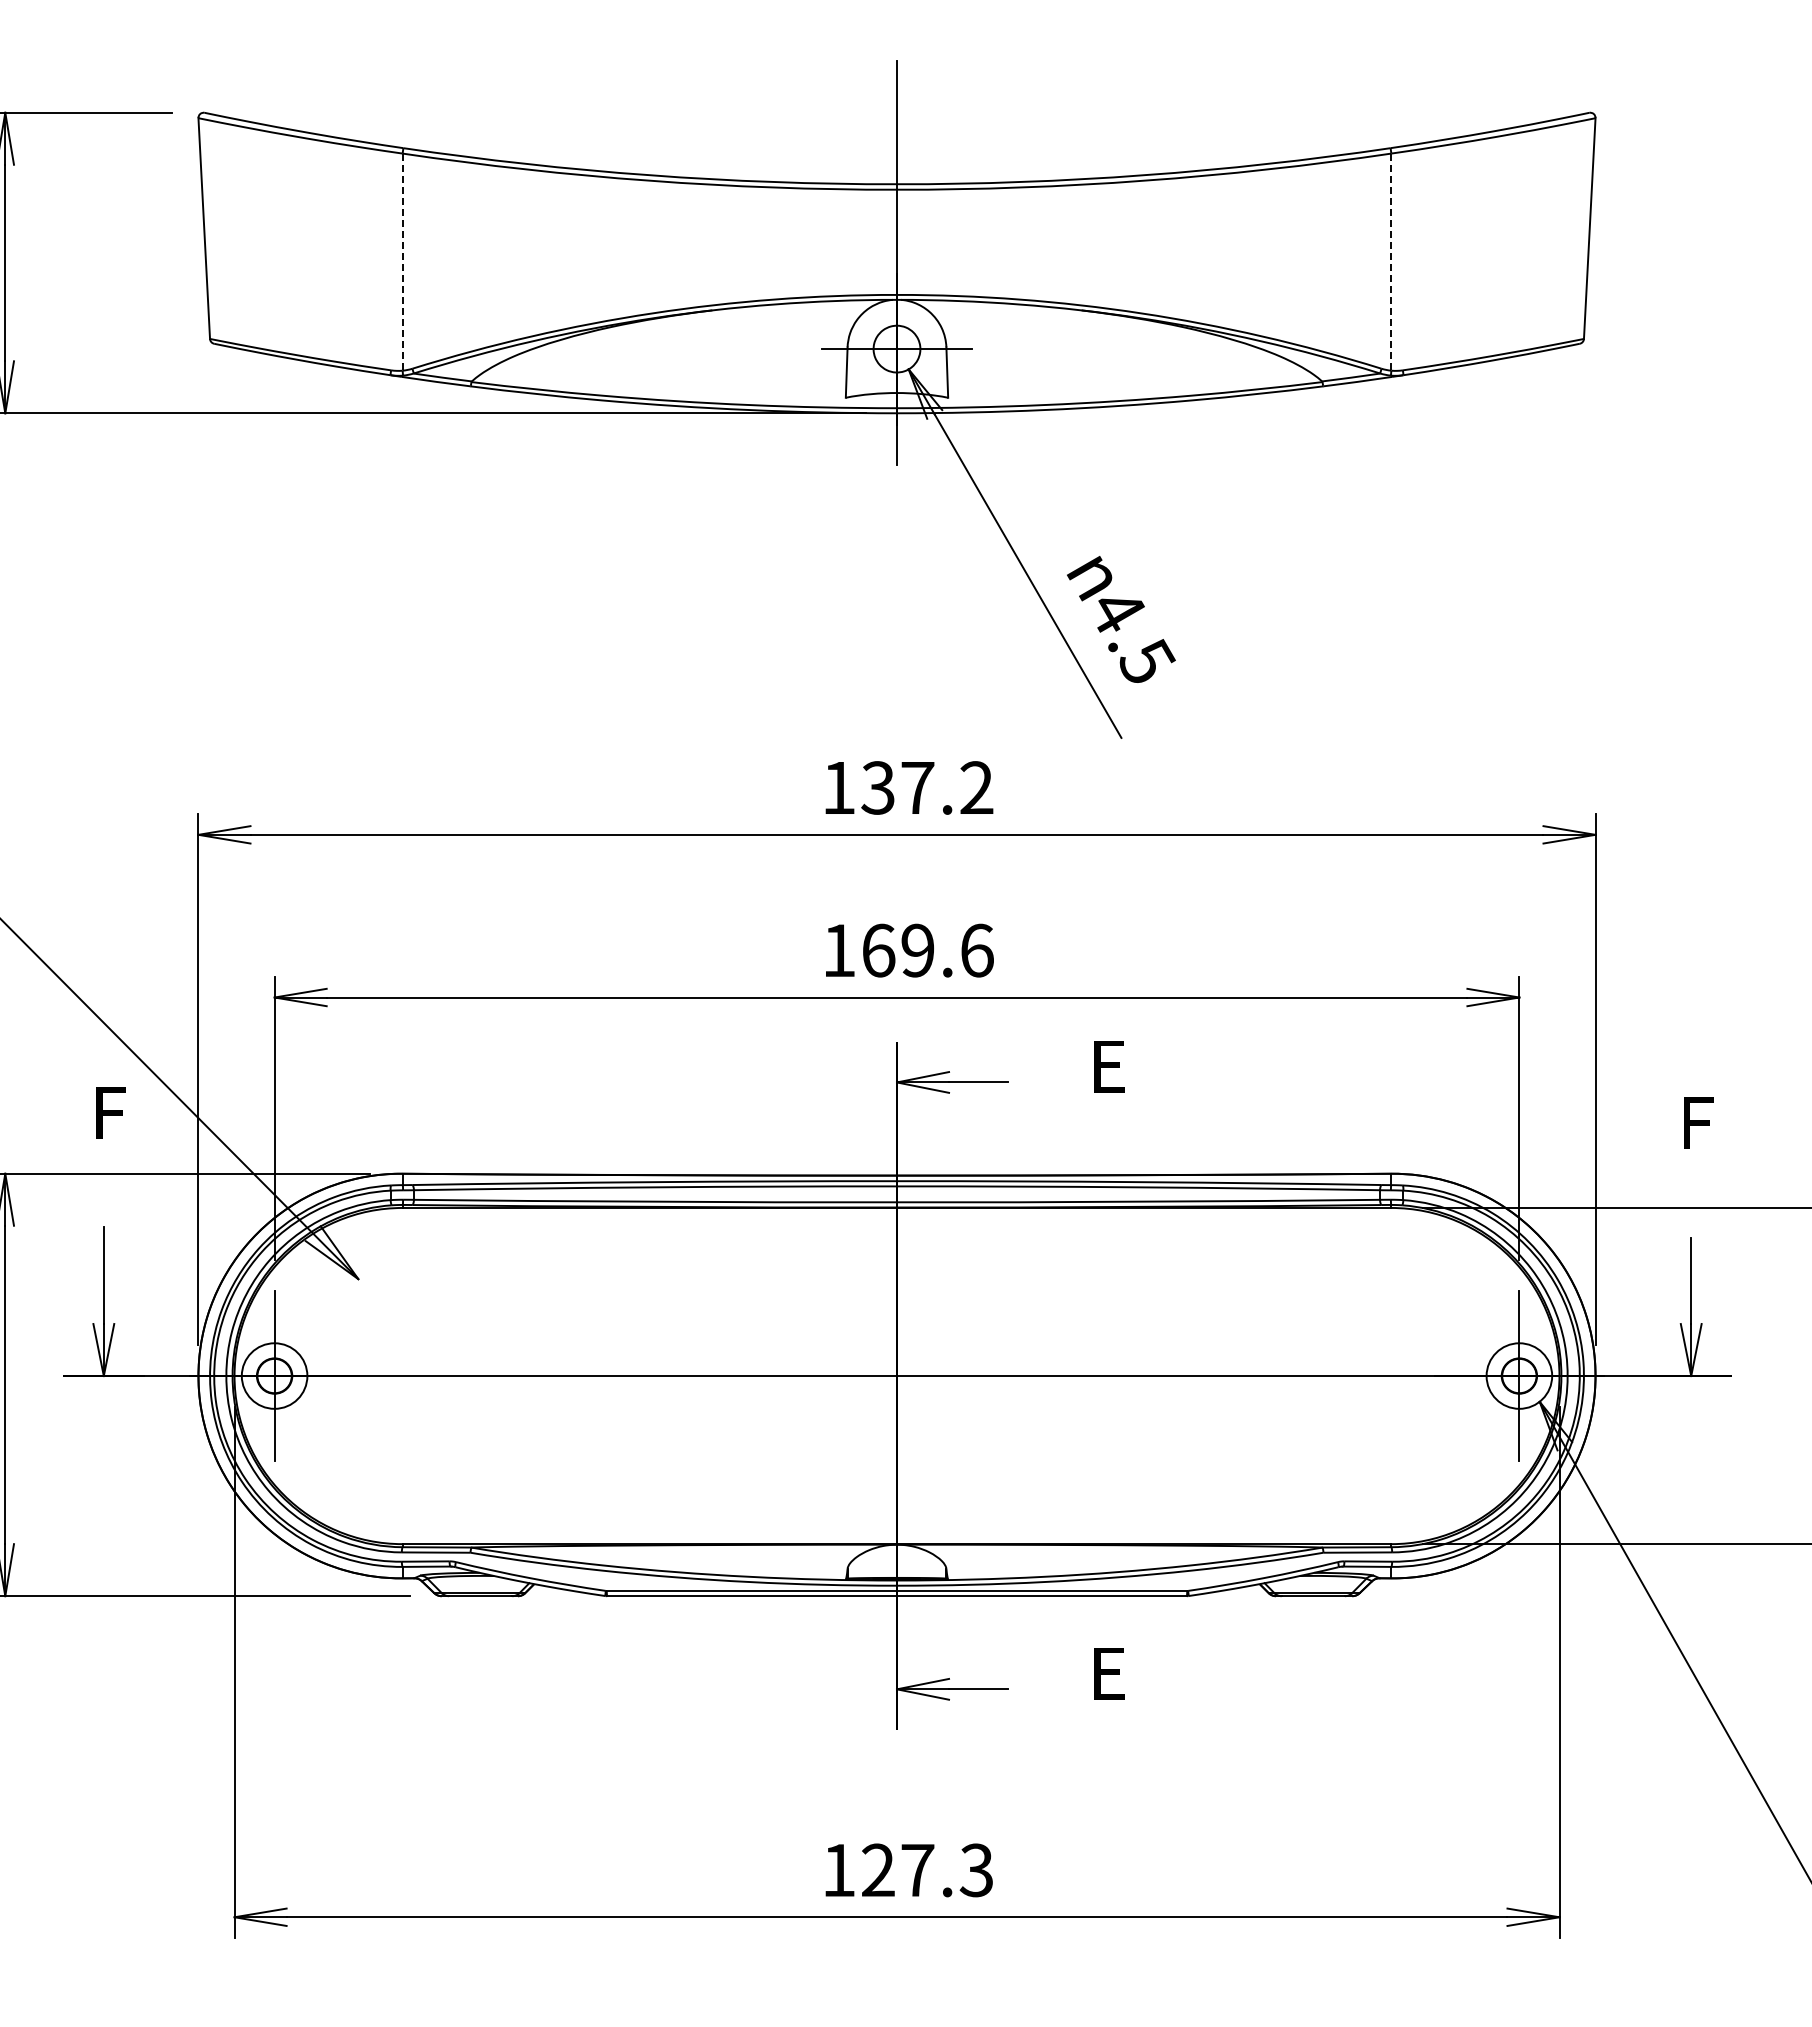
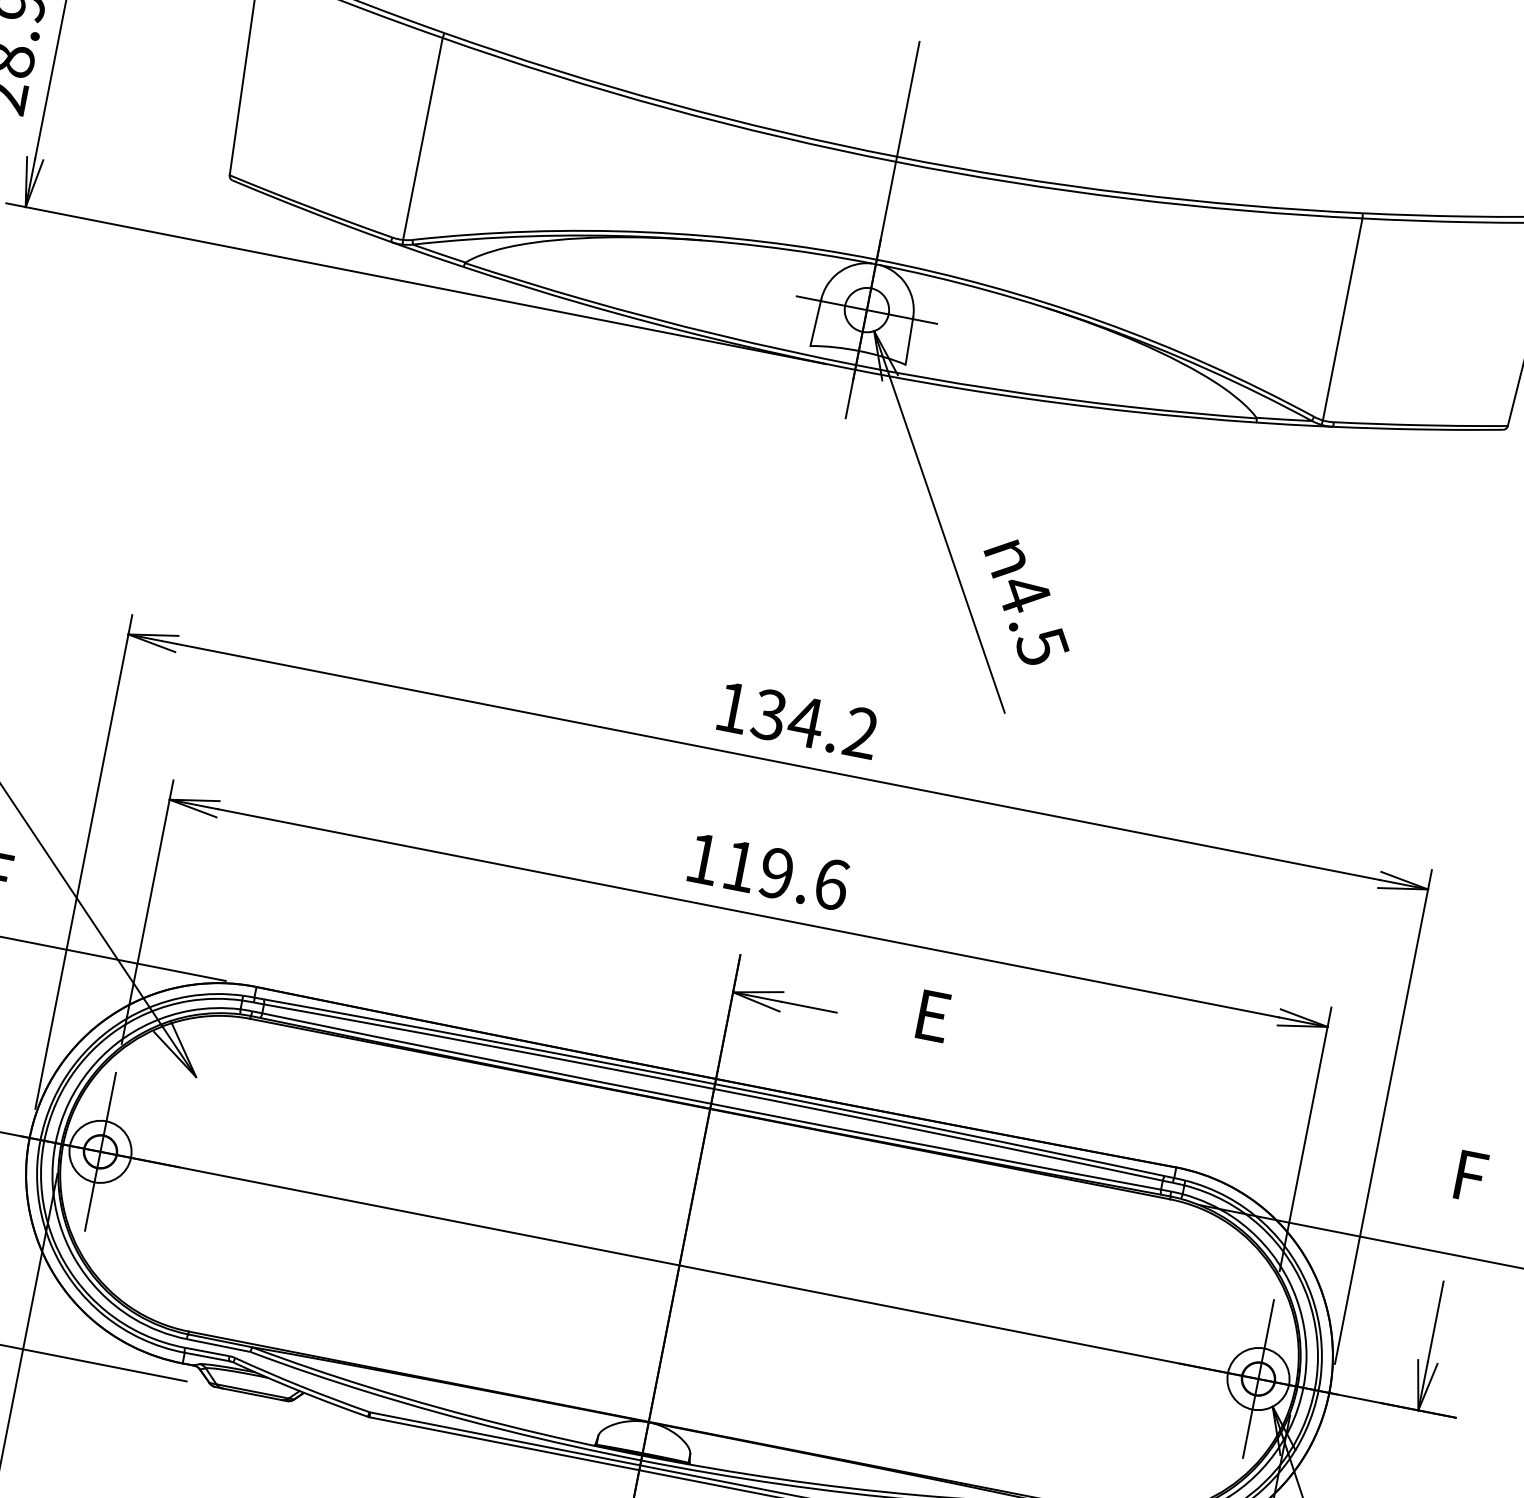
line: (402, 262) -> (422, 139), dashed -> solid
line: (1391, 262) -> (1342, 319), dashed -> solid
text: (917, 787) -> (805, 721), 137.2 -> 134.2
text: (879, 950) -> (740, 866), 169.6 -> 119.6

